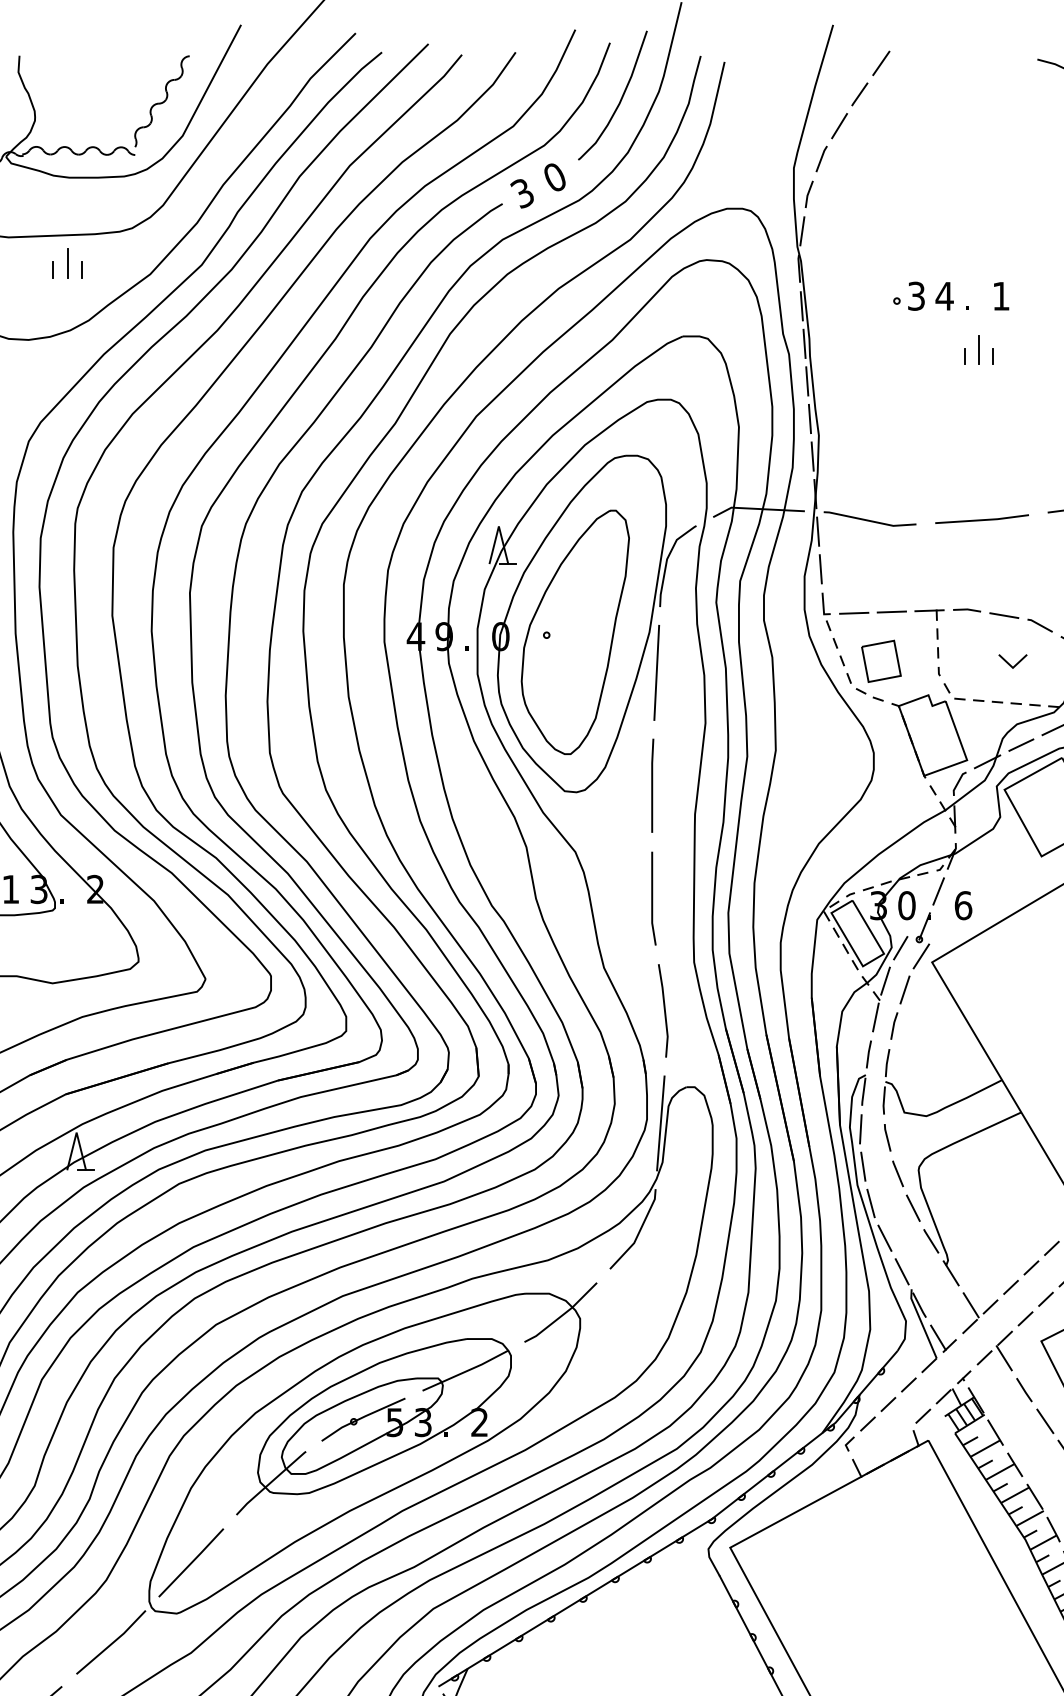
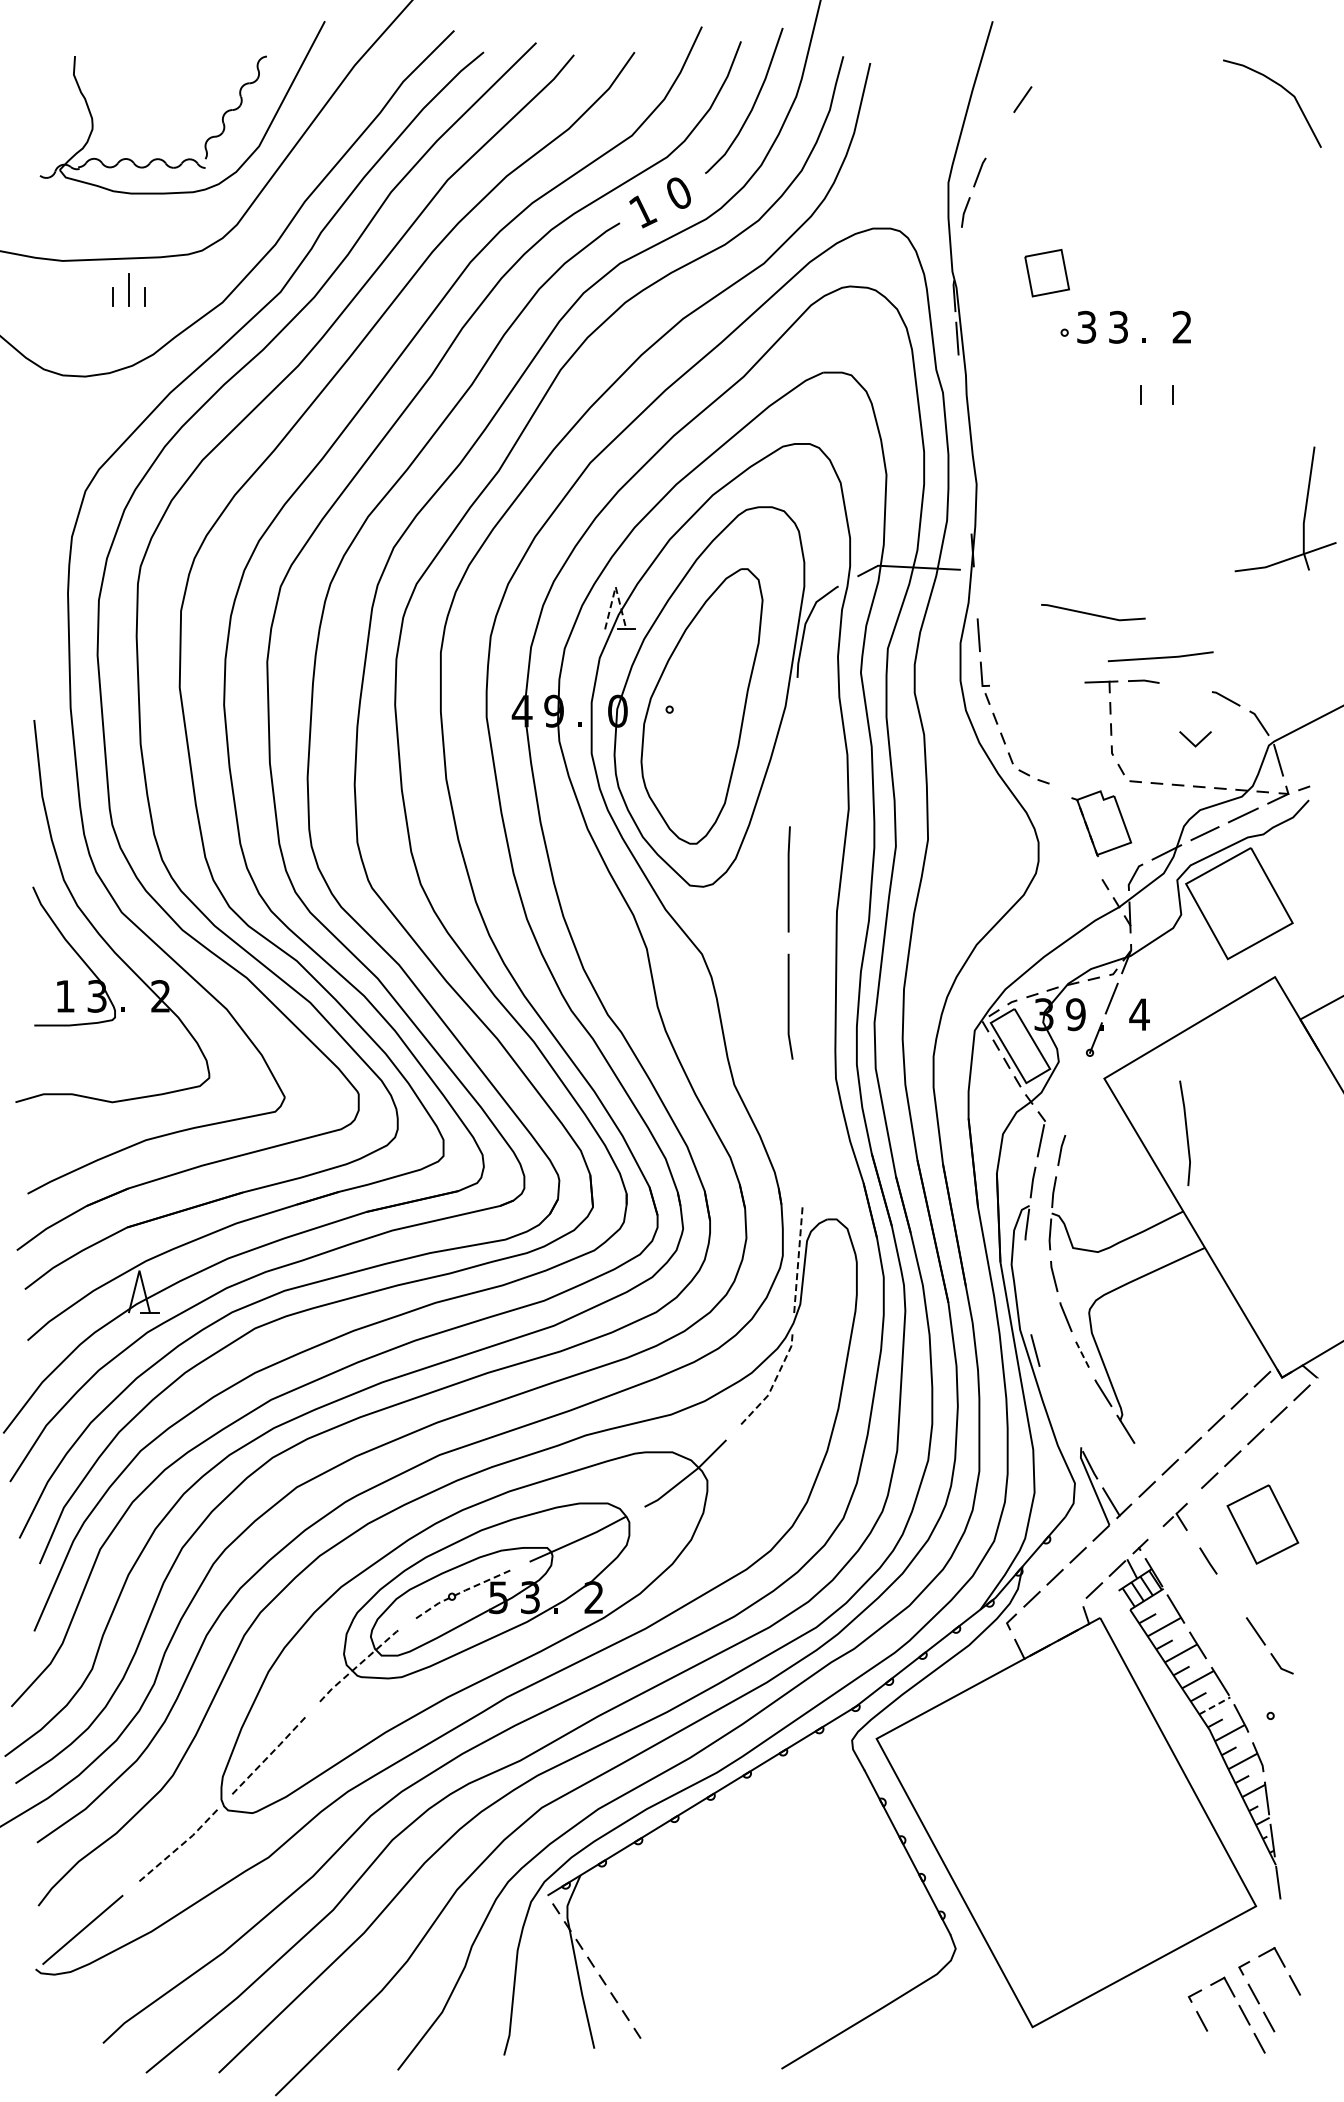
line: (881, 63) -> (1047, 64), removed
line: (839, 125) -> (999, 134), removed
text: (522, 193) -> (642, 211), 3 -> 1
line: (801, 230) -> (957, 253), removed
text: (944, 295) -> (1118, 326), 4 -> 3
text: (1000, 295) -> (1181, 326), 1 -> 2
line: (804, 343) -> (960, 380), removed
line: (978, 350) -> (1156, 388), removed
line: (807, 381) -> (963, 423), removed
line: (809, 418) -> (966, 465), removed
line: (812, 456) -> (969, 508), removed
line: (982, 518) -> (1161, 656), moved
line: (870, 519) -> (1093, 613), moved
line: (498, 526) -> (615, 586), solid -> dashed
line: (817, 531) -> (975, 592), removed
line: (854, 612) -> (1016, 684), removed
line: (891, 612) -> (1058, 683), removed
line: (1004, 615) -> (1185, 687), removed
part: (880, 661) -> (1046, 273), moved
line: (656, 673) -> (793, 752), removed
part: (929, 736) -> (1101, 823), size x0.7
text: (906, 905) -> (1075, 1014), 0 -> 9
text: (963, 905) -> (1139, 1014), 6 -> 4
line: (900, 948) -> (1068, 1062), removed
line: (920, 956) -> (1091, 1071), removed
line: (885, 980) -> (1051, 1099), removed
line: (904, 989) -> (1073, 1109), removed
line: (664, 1011) -> (1186, 1133), moved
line: (660, 1123) -> (798, 1260), solid -> dashed
line: (860, 1128) -> (1023, 1266), removed
line: (863, 1166) -> (1026, 1308), removed
line: (913, 1208) -> (1083, 1356), solid -> dashed
line: (638, 1232) -> (773, 1383), solid -> dashed
line: (884, 1237) -> (1050, 1389), removed
line: (902, 1271) -> (1070, 1427), removed
line: (970, 1304) -> (1147, 1464), removed
part: (995, 1350) -> (1175, 1516), size x0.6
line: (362, 1417) -> (461, 1592), solid -> dashed
line: (1045, 1421) -> (1232, 1596), removed
line: (270, 1482) -> (358, 1665), solid -> dashed
line: (1029, 1518) -> (1214, 1705), solid -> dashed
line: (191, 1562) -> (269, 1755), solid -> dashed
line: (113, 1643) -> (180, 1846), solid -> dashed

